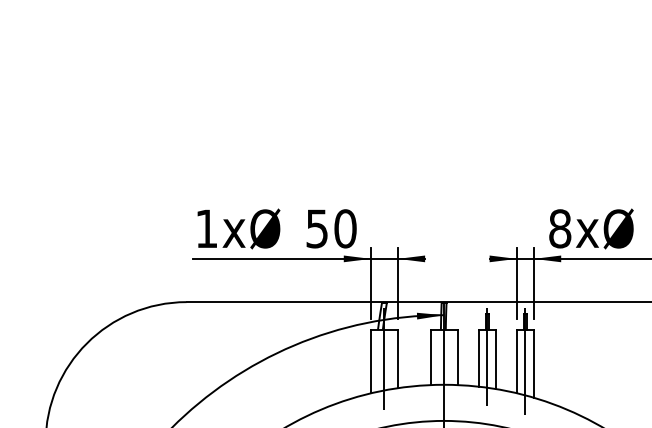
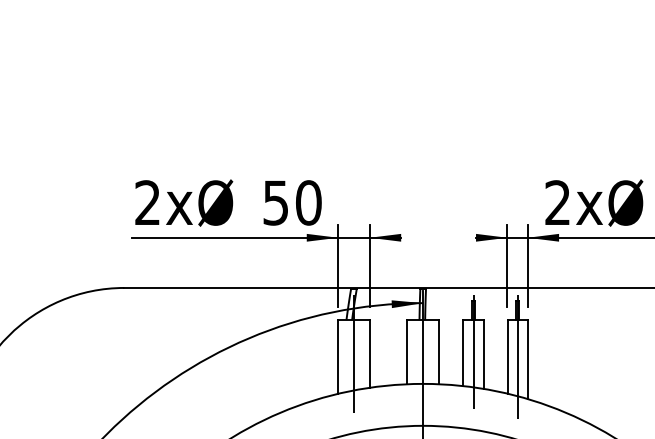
text: (206, 228) -> (147, 202), 1x -> 2x
text: (560, 228) -> (558, 202), 8x -> 2x

